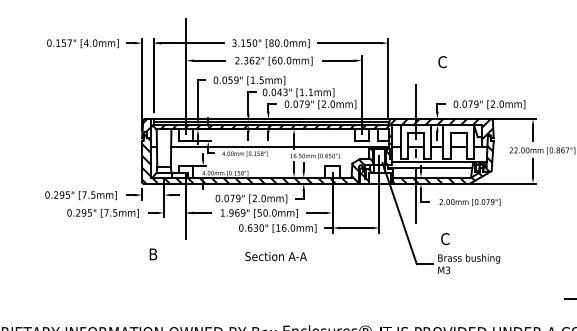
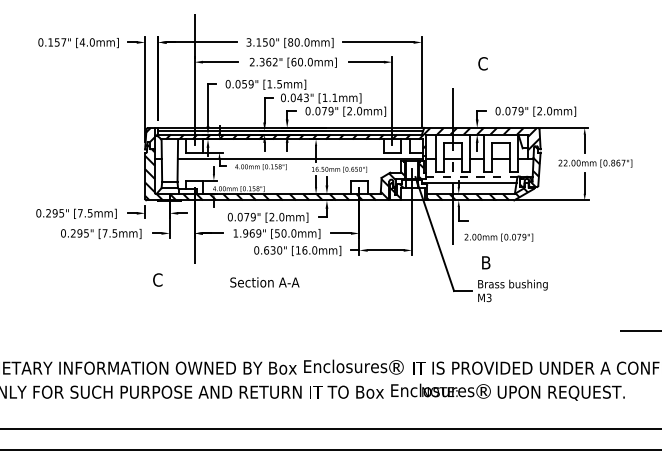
line: (433, 162) -> (472, 176), solid -> dashed
text: (469, 202) -> (498, 237), moved
text: (444, 238) -> (485, 262), C -> B
text: (153, 253) -> (157, 279), B -> C
text: (275, 256) -> (264, 282), moved

